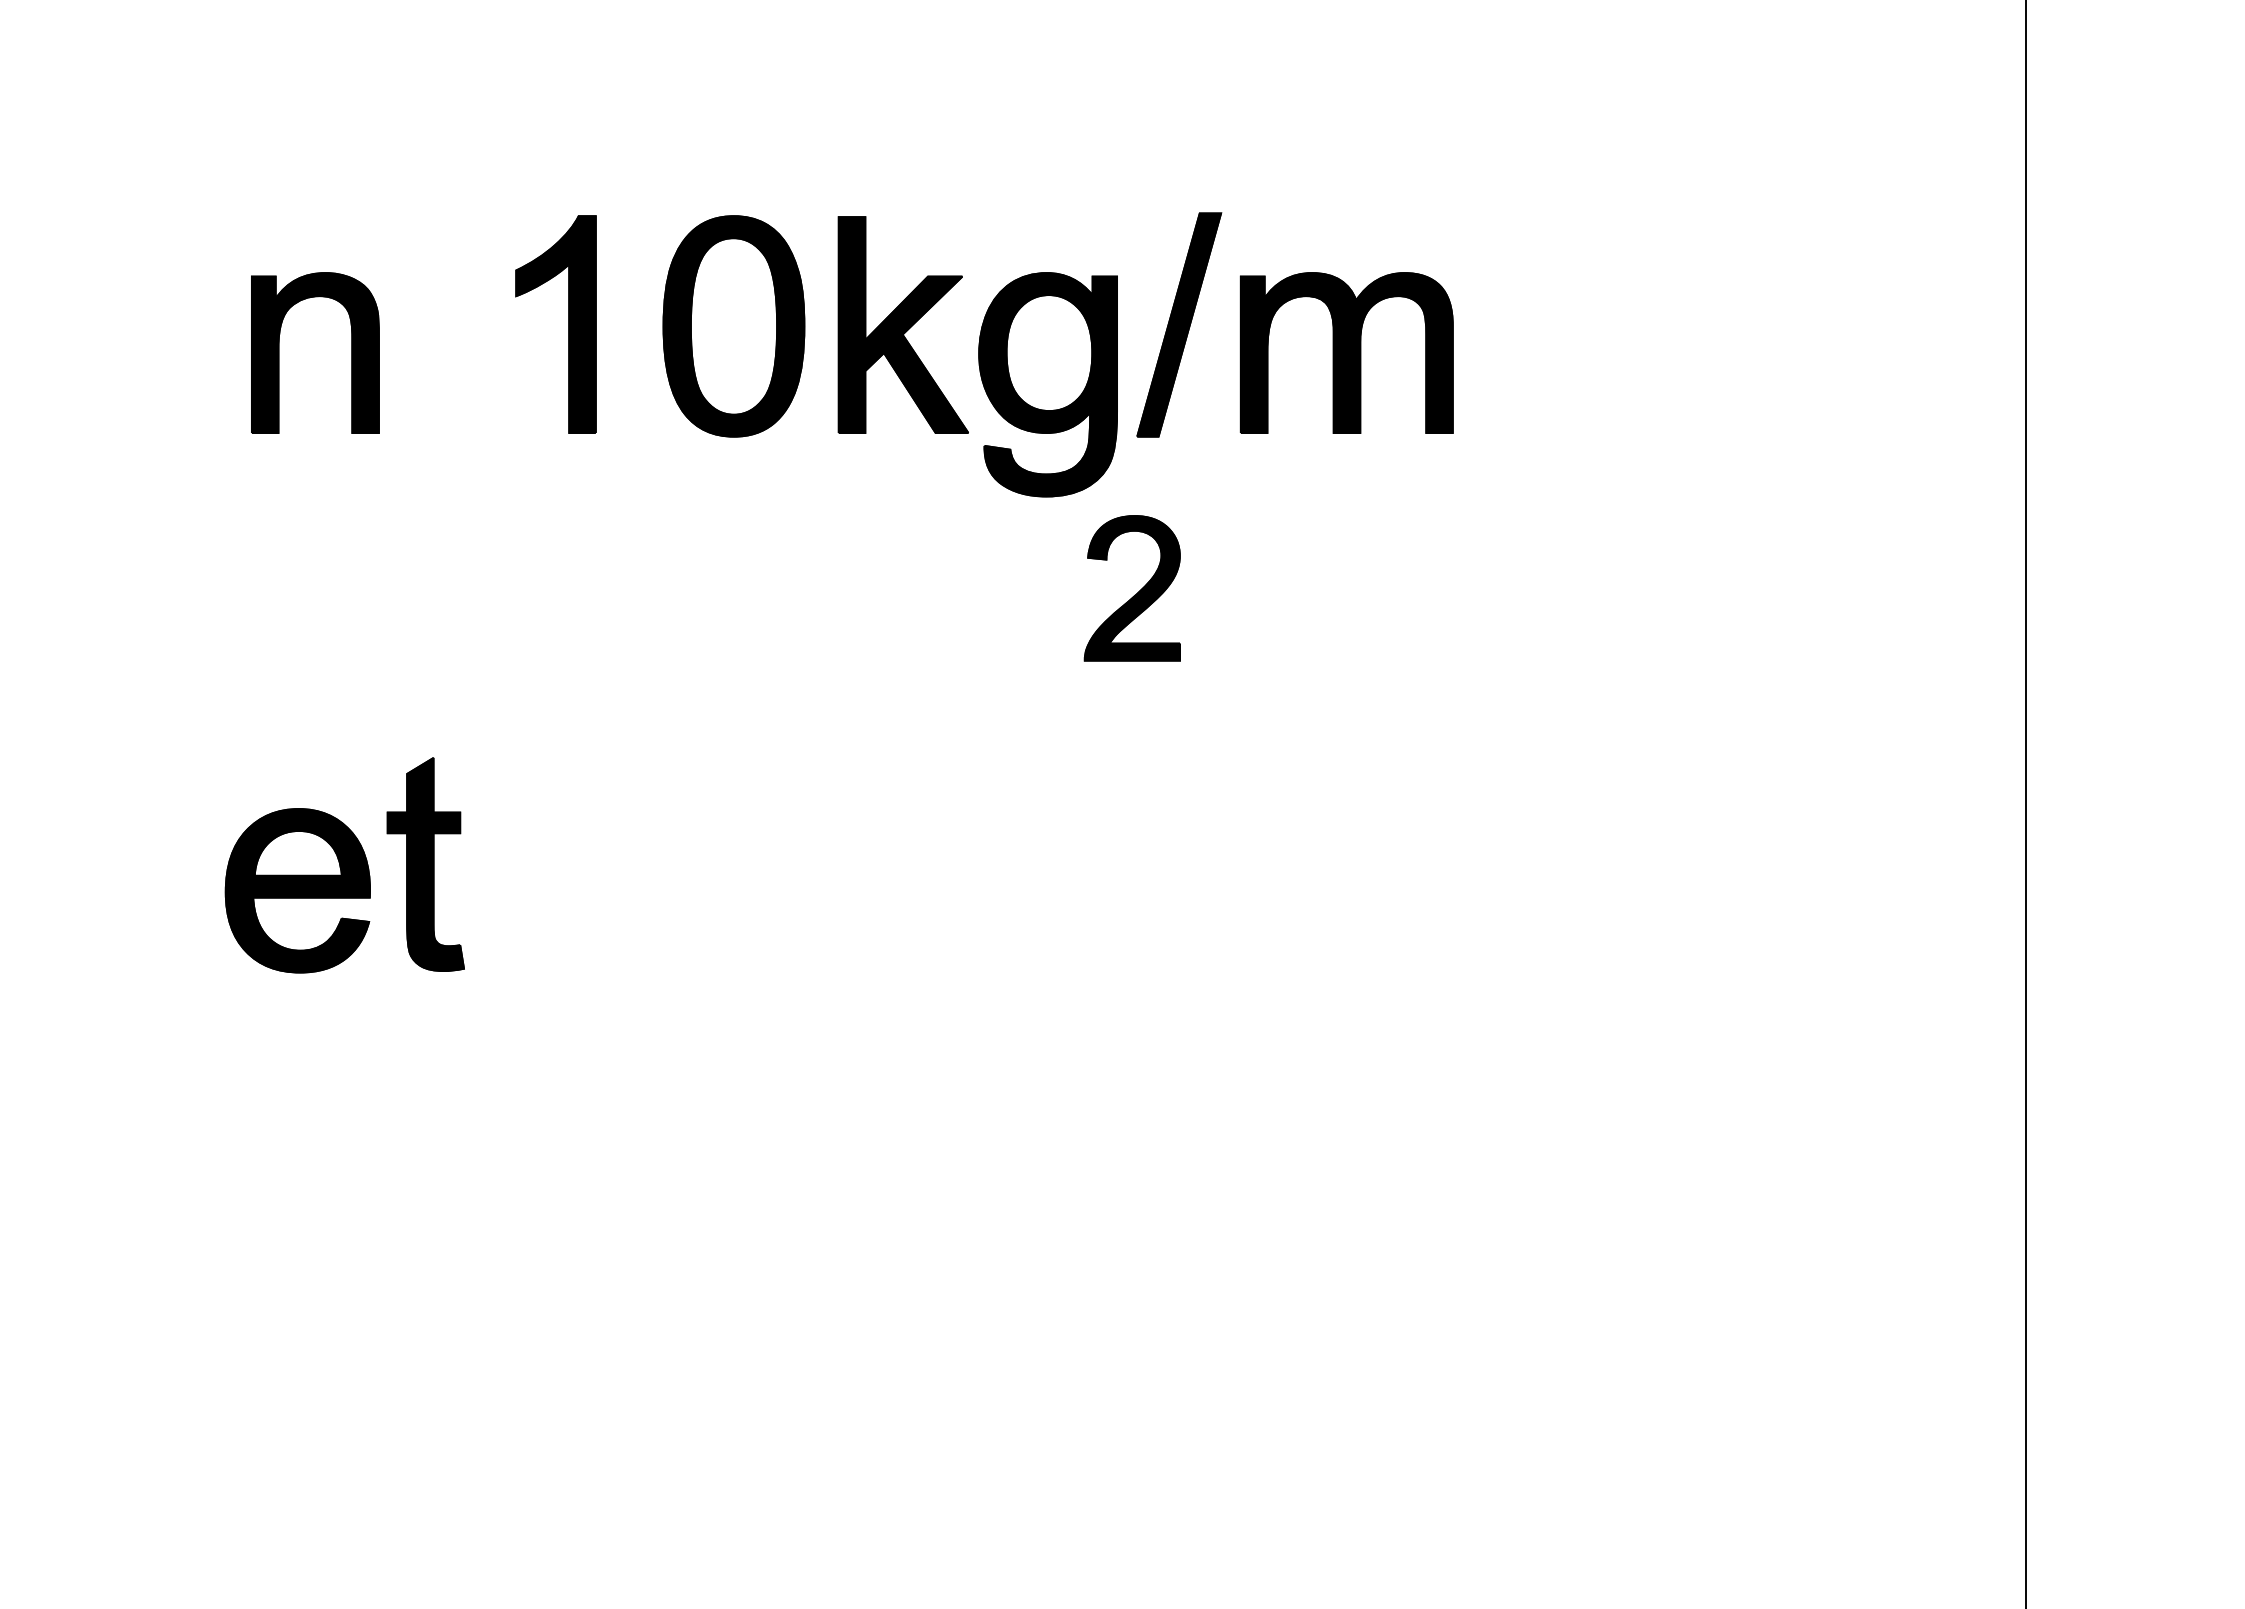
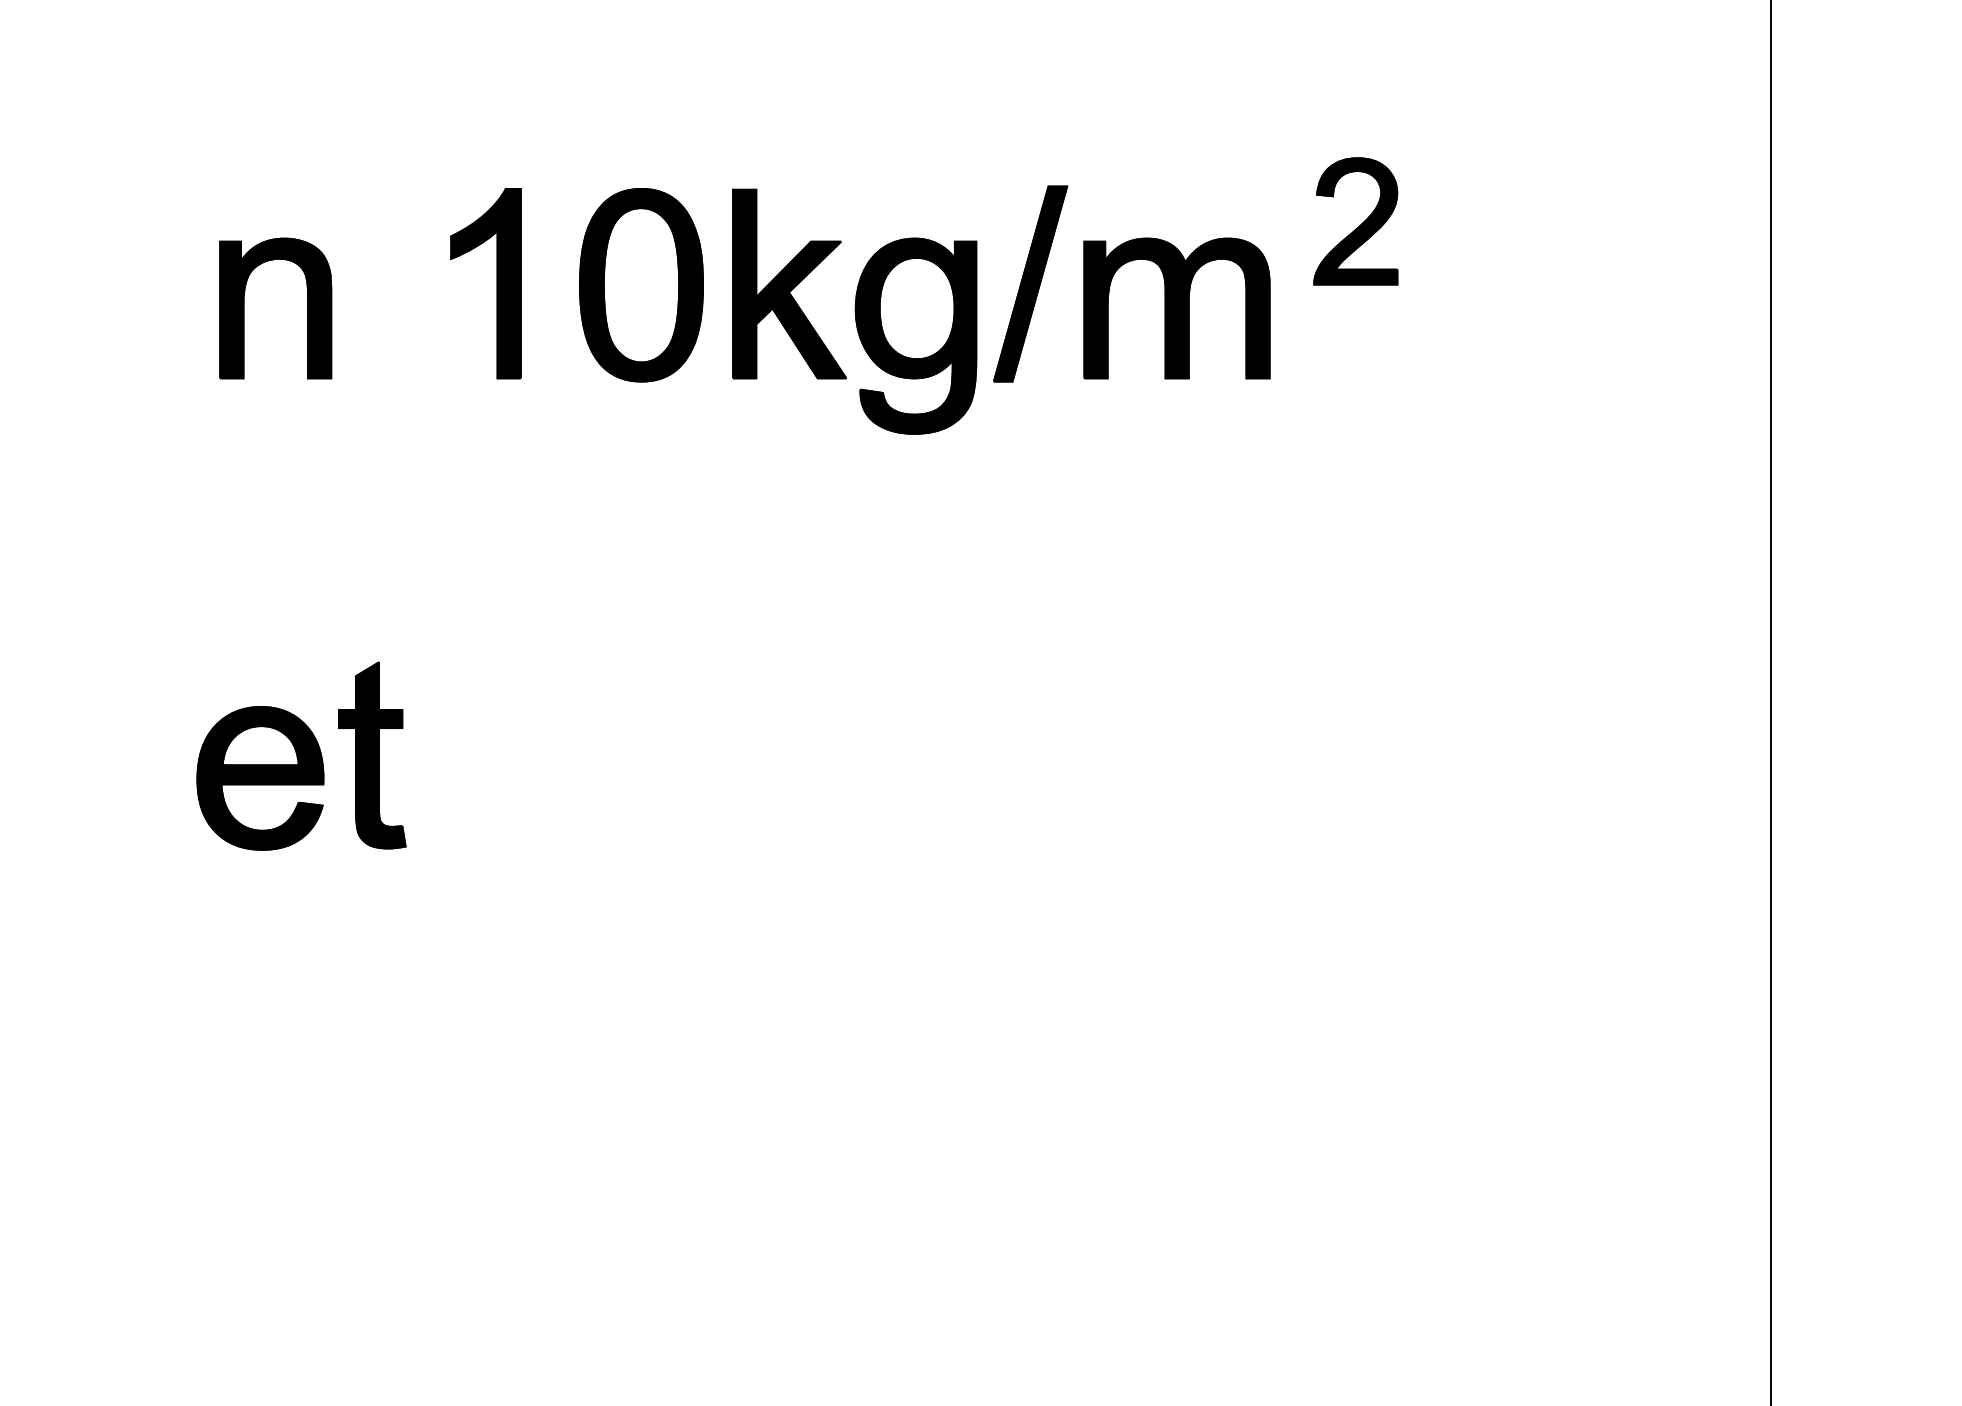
part: (1136, 593) -> (1359, 225), moved

